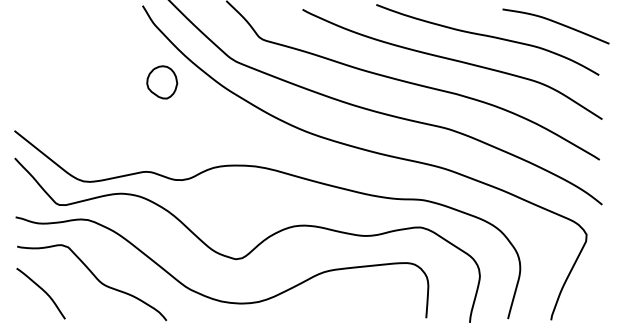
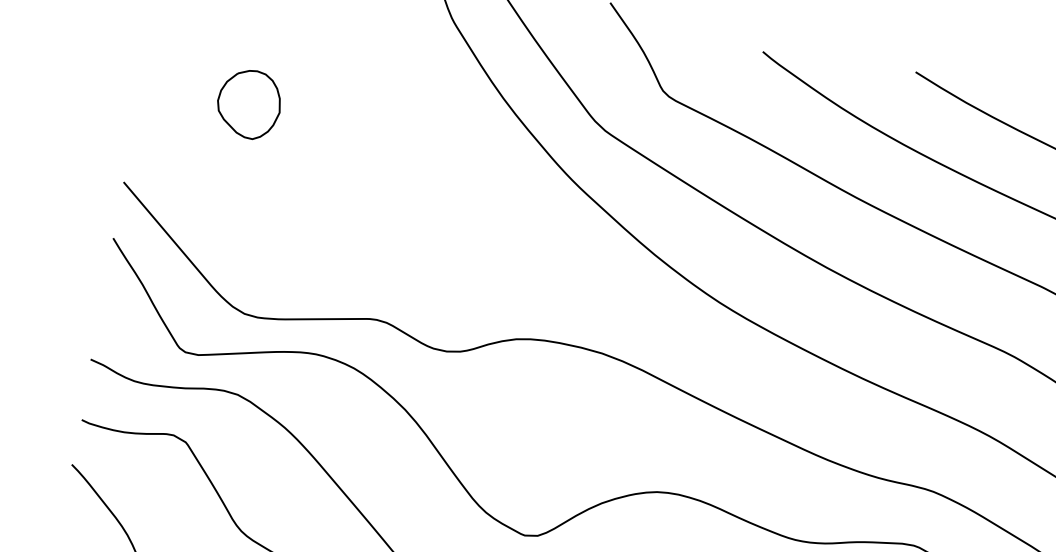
part: (162, 82) -> (249, 104), moved

